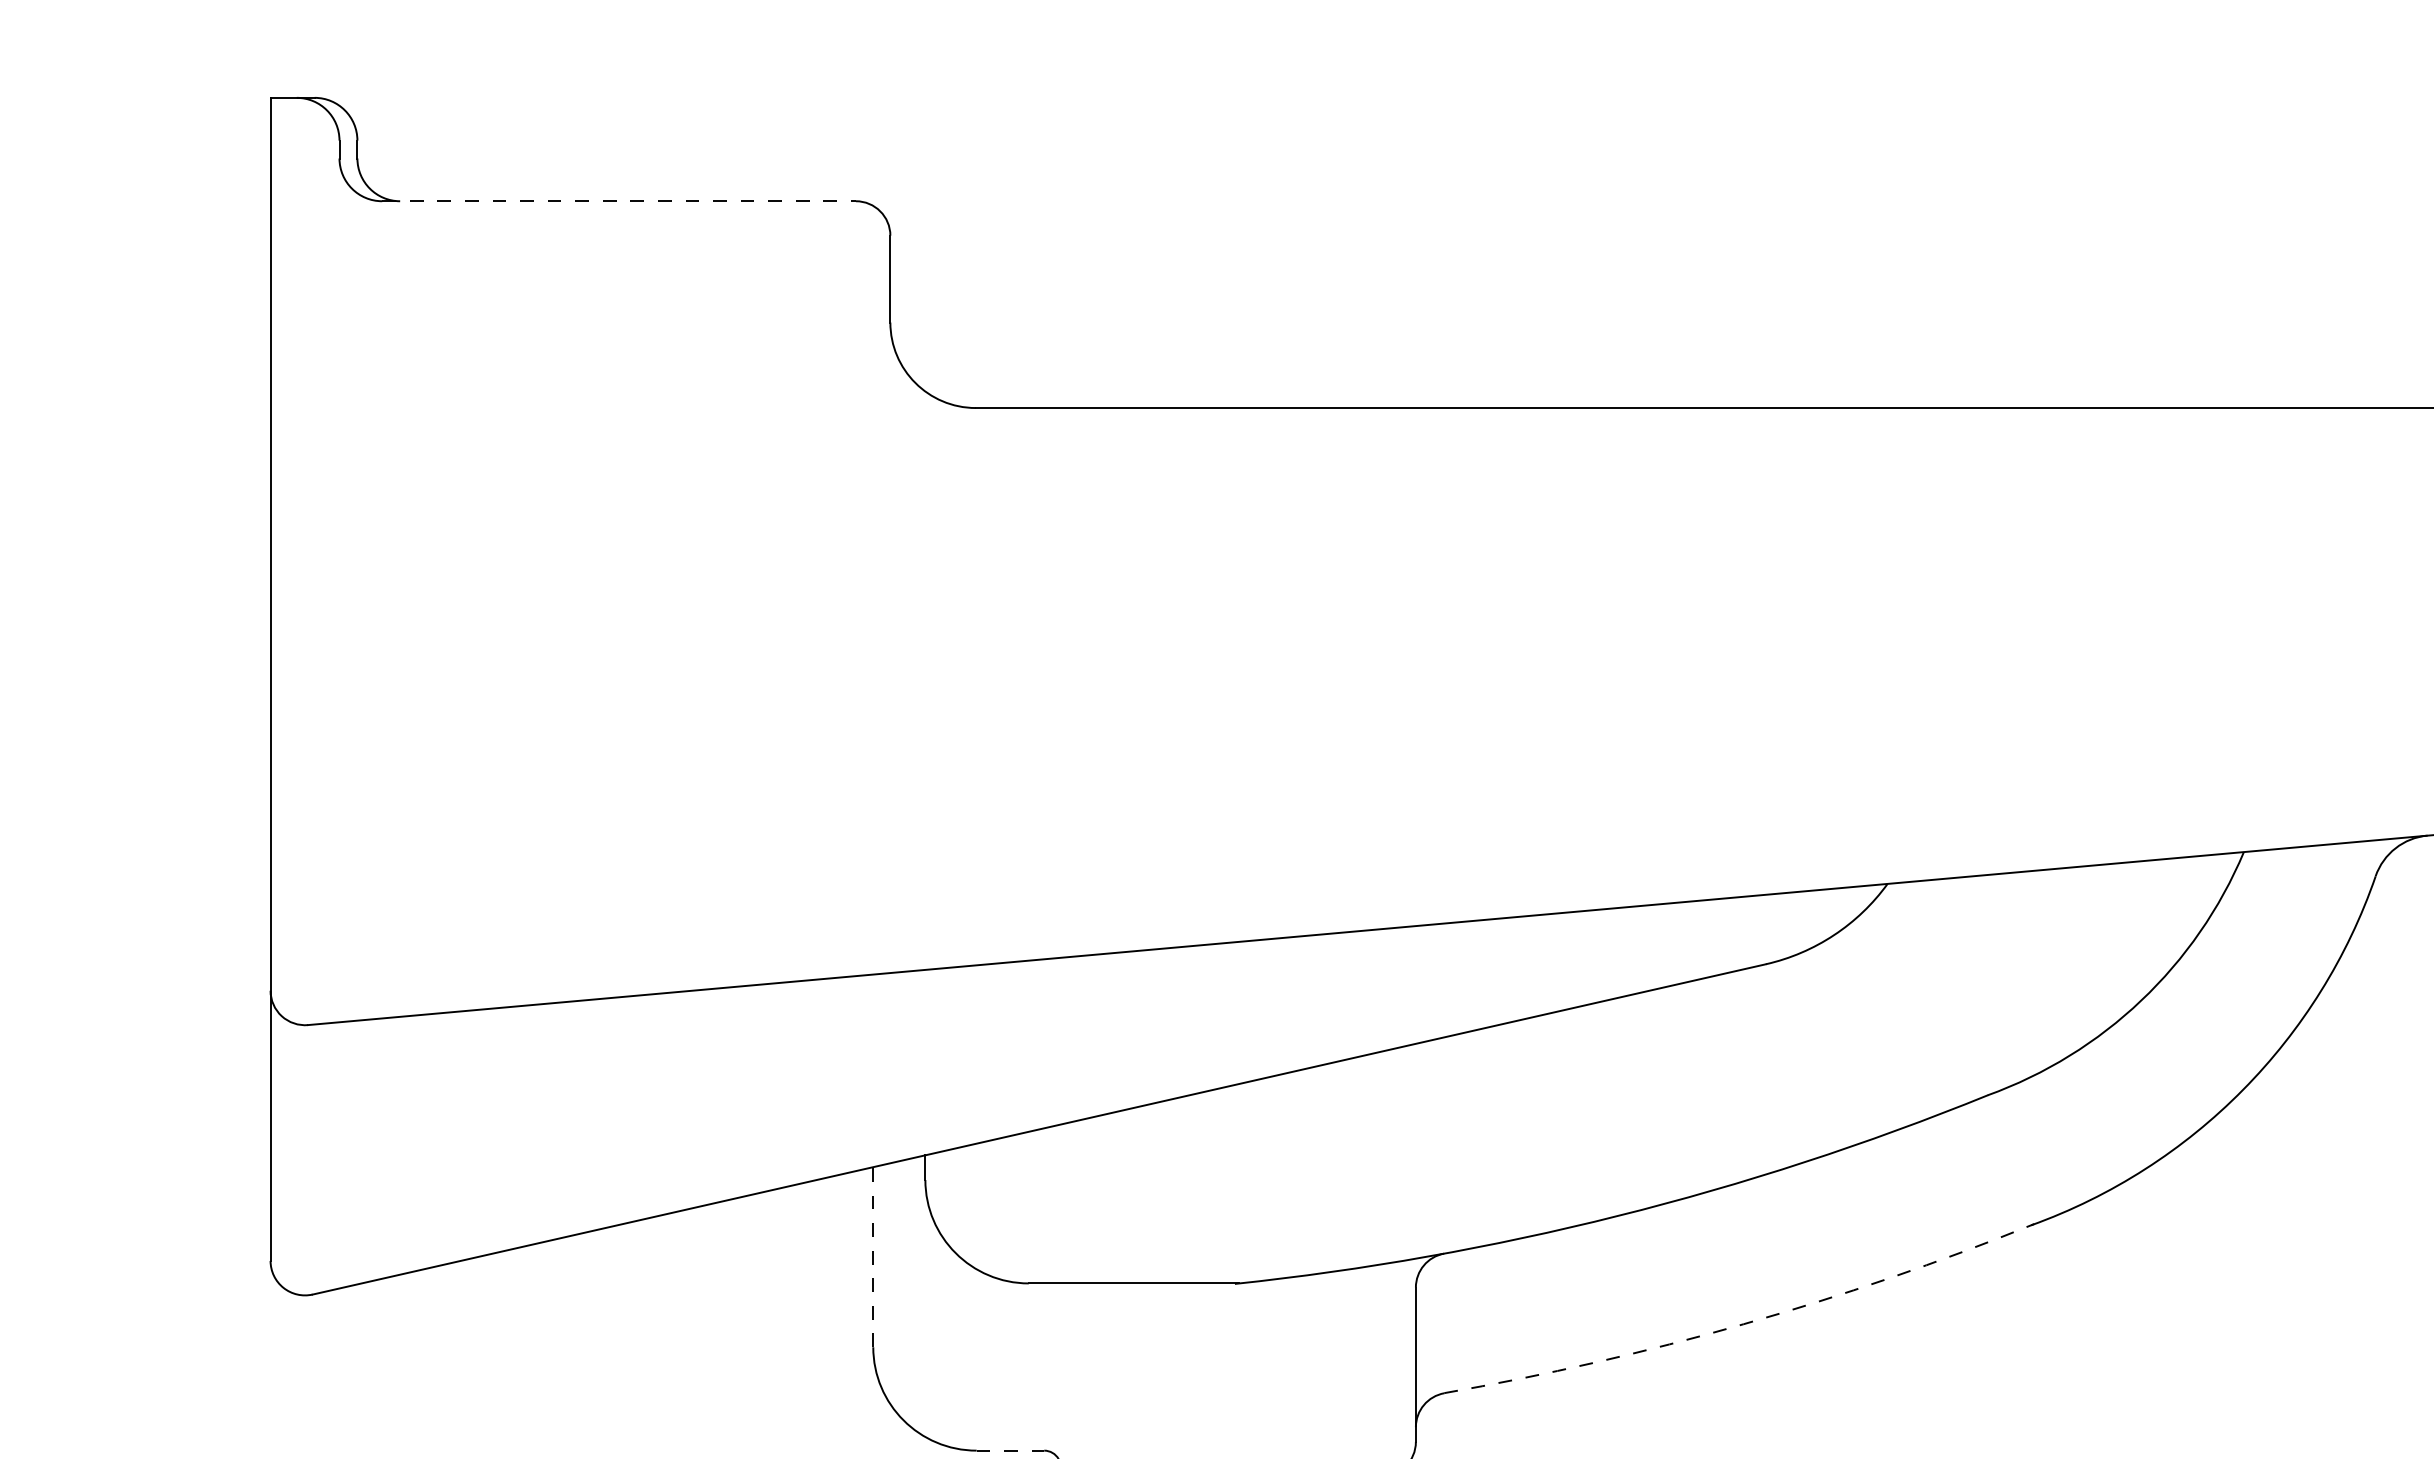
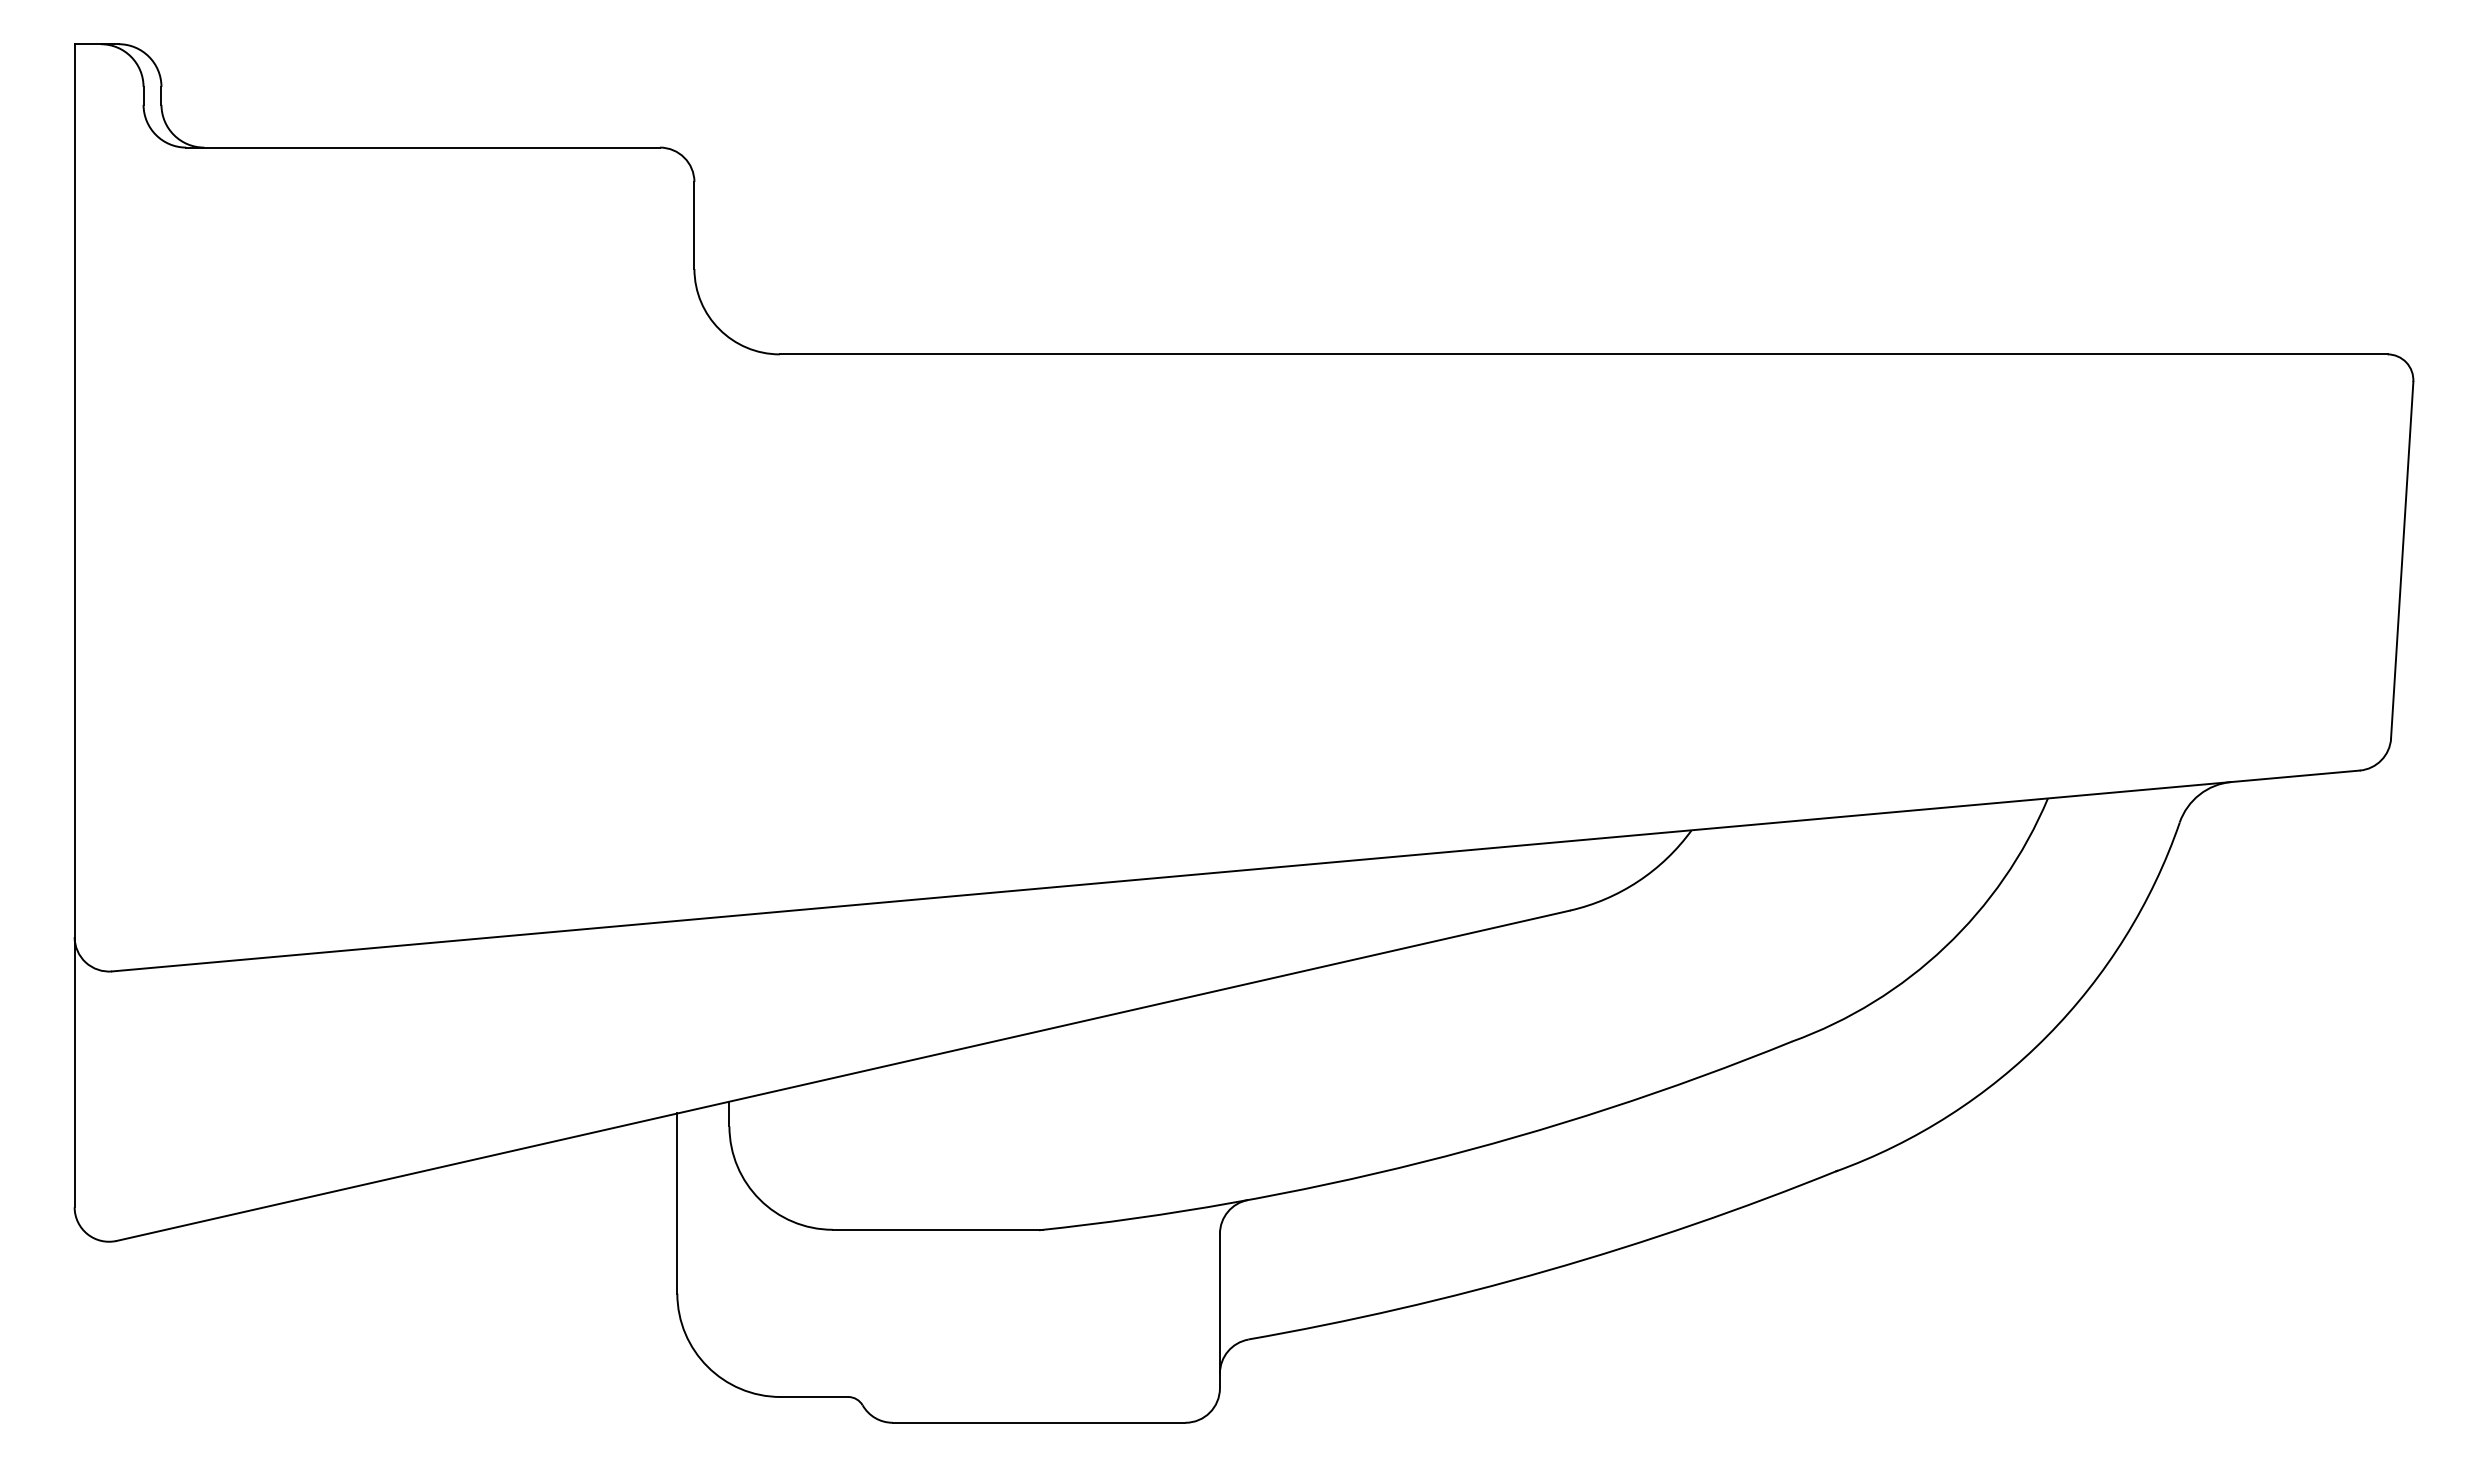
line: (619, 201) -> (423, 147), dashed -> solid
line: (873, 1257) -> (677, 1203), dashed -> solid
arc: (1743, 1324) -> (1547, 1270), dashed -> solid
line: (1010, 1451) -> (814, 1397), dashed -> solid

